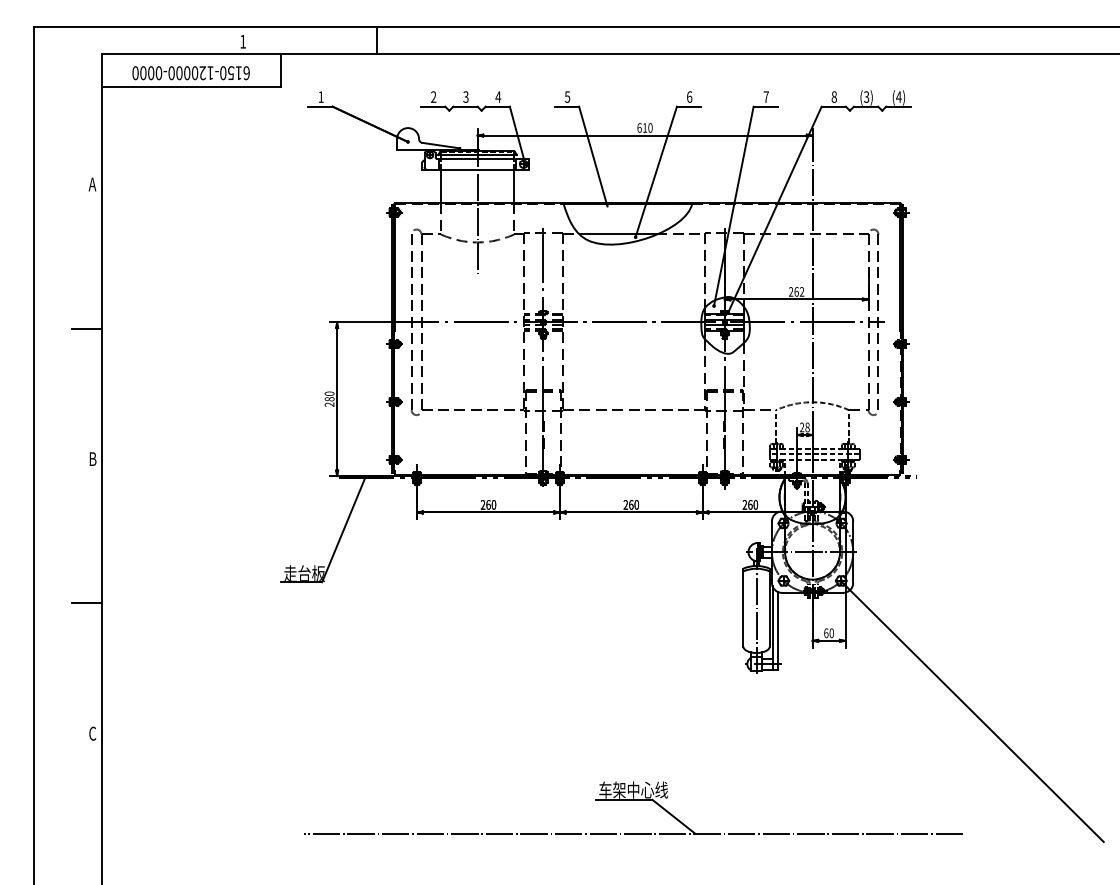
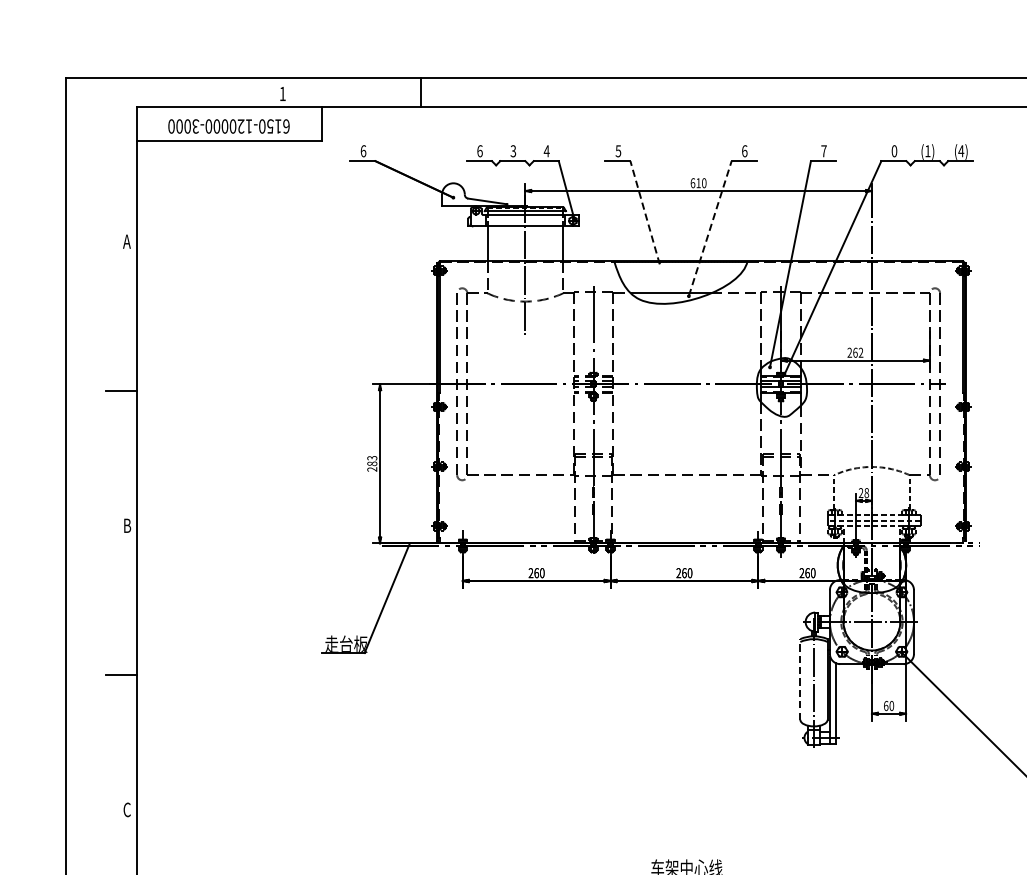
text: (158, 72) -> (195, 125), 6150-120000-0000 -> 6150-120000-3000
text: (320, 96) -> (362, 150), 1 -> 6
text: (433, 96) -> (479, 150), 2 -> 6
text: (866, 96) -> (927, 150), (3) -> (1)
text: (833, 97) -> (893, 151), 8 -> 0
line: (593, 156) -> (645, 212), solid -> dashed
line: (656, 171) -> (710, 228), solid -> dashed
text: (329, 393) -> (372, 457), 280 -> 283
line: (743, 607) -> (800, 679), solid -> dashed

